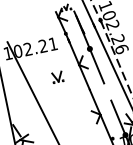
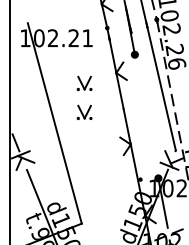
line: (96, 66) -> (139, 79), removed
part: (62, 98) -> (84, 112), added
line: (118, 117) -> (153, 153), removed

